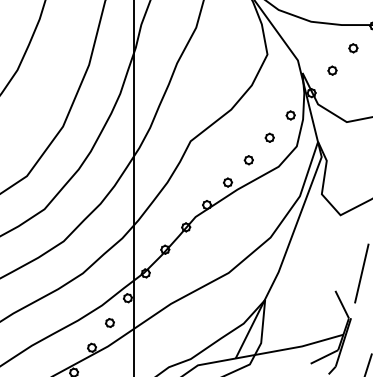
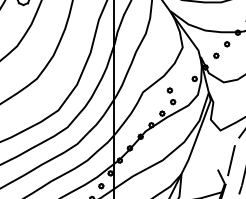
part: (268, 137) -> (169, 90), moved

